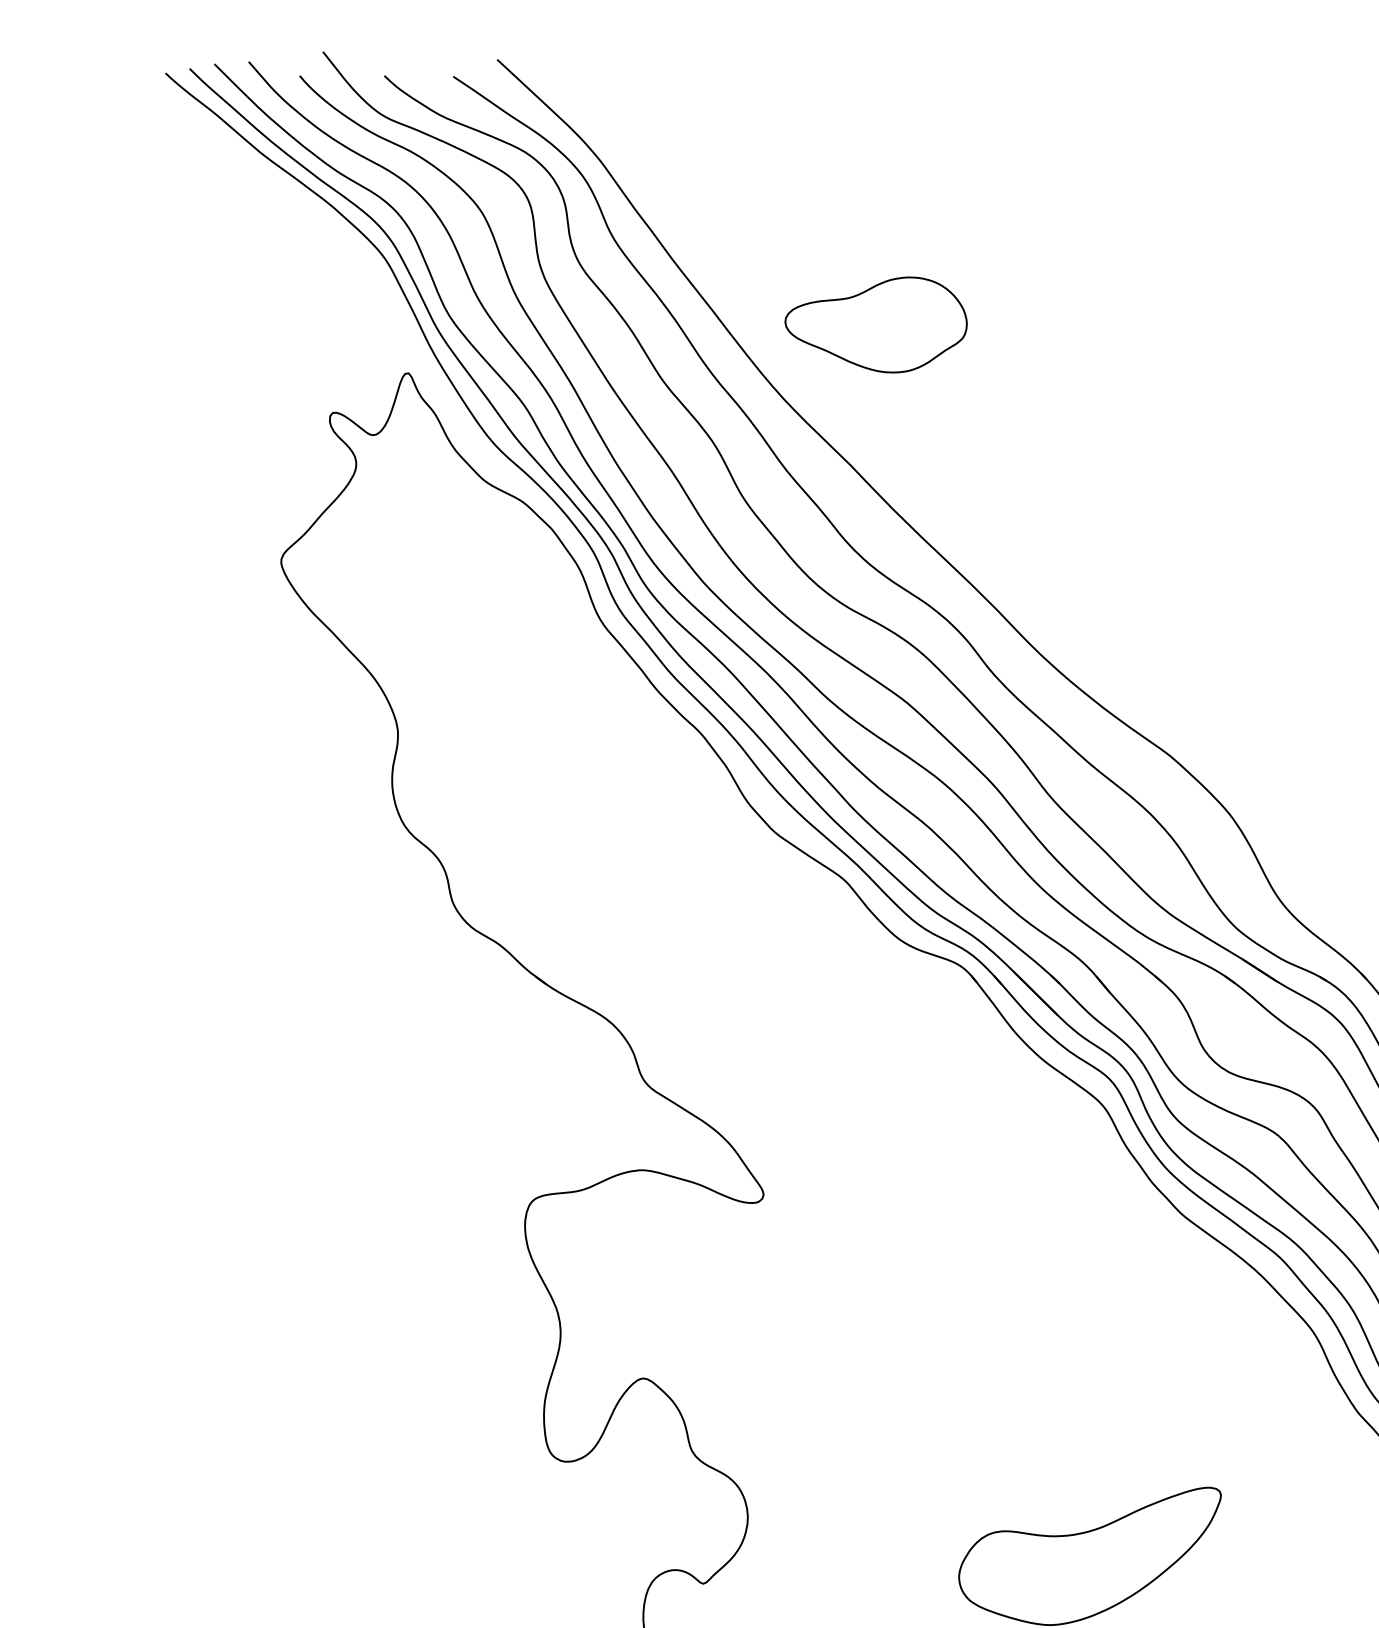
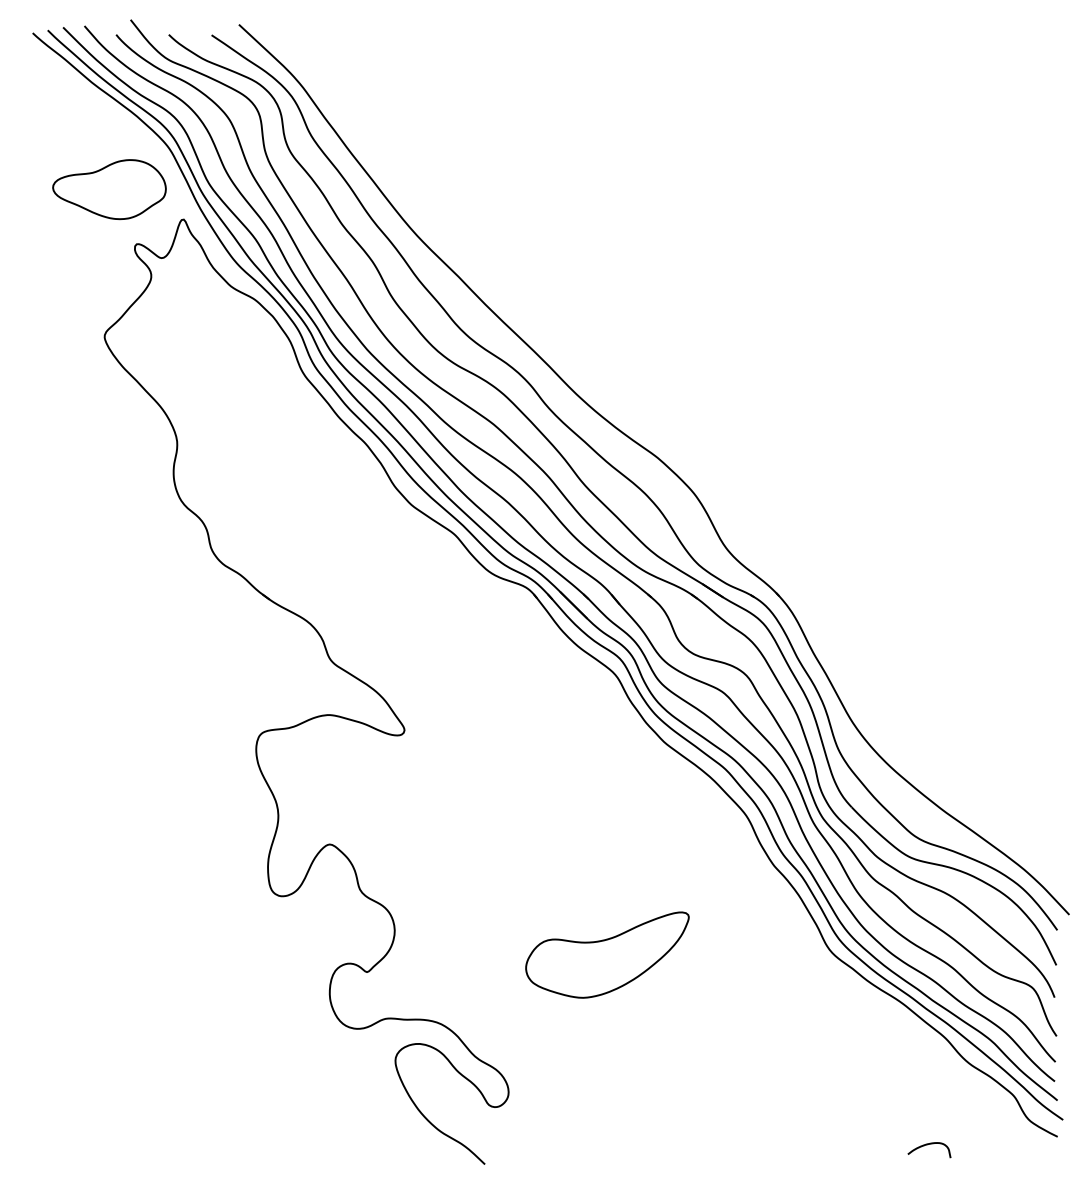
part: (876, 324) -> (109, 189), moved

